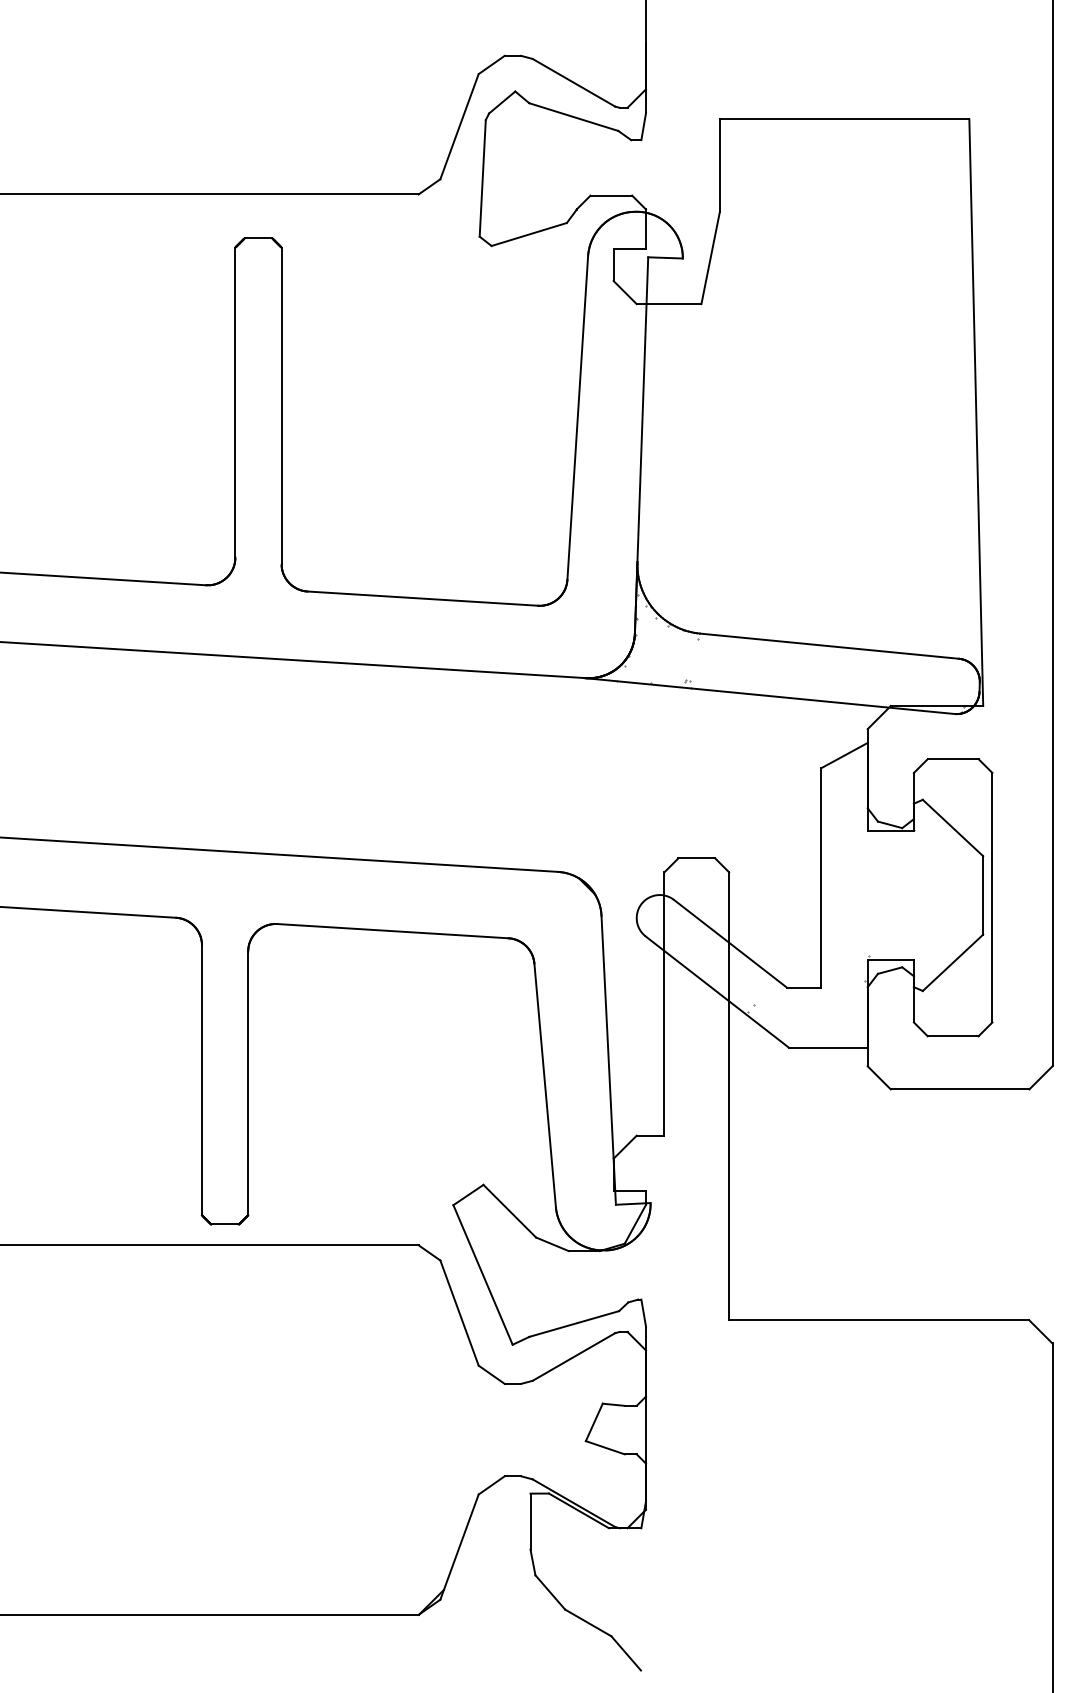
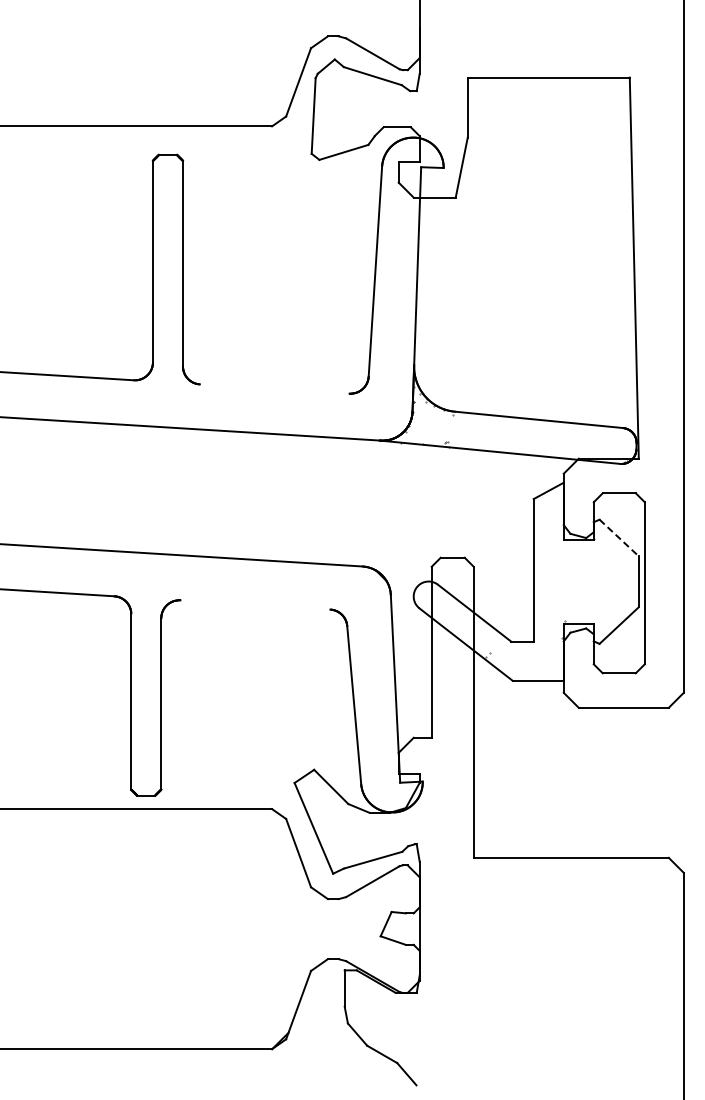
line: (422, 597) -> (274, 388), removed
line: (953, 827) -> (619, 537), solid -> dashed
line: (393, 930) -> (255, 604), removed

